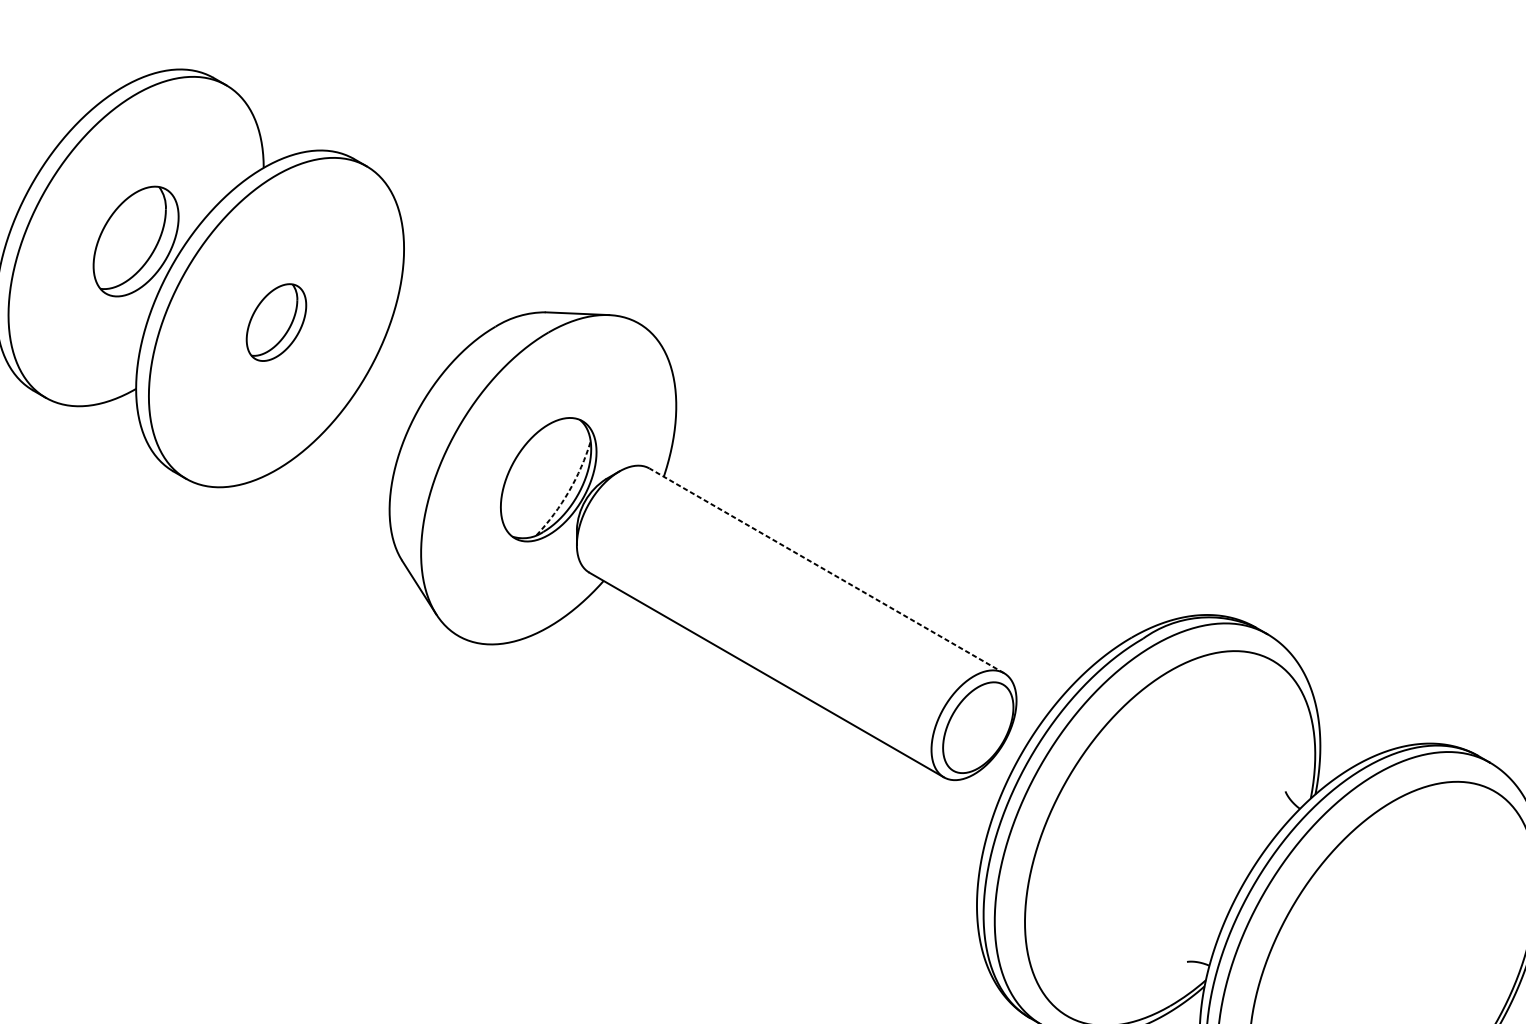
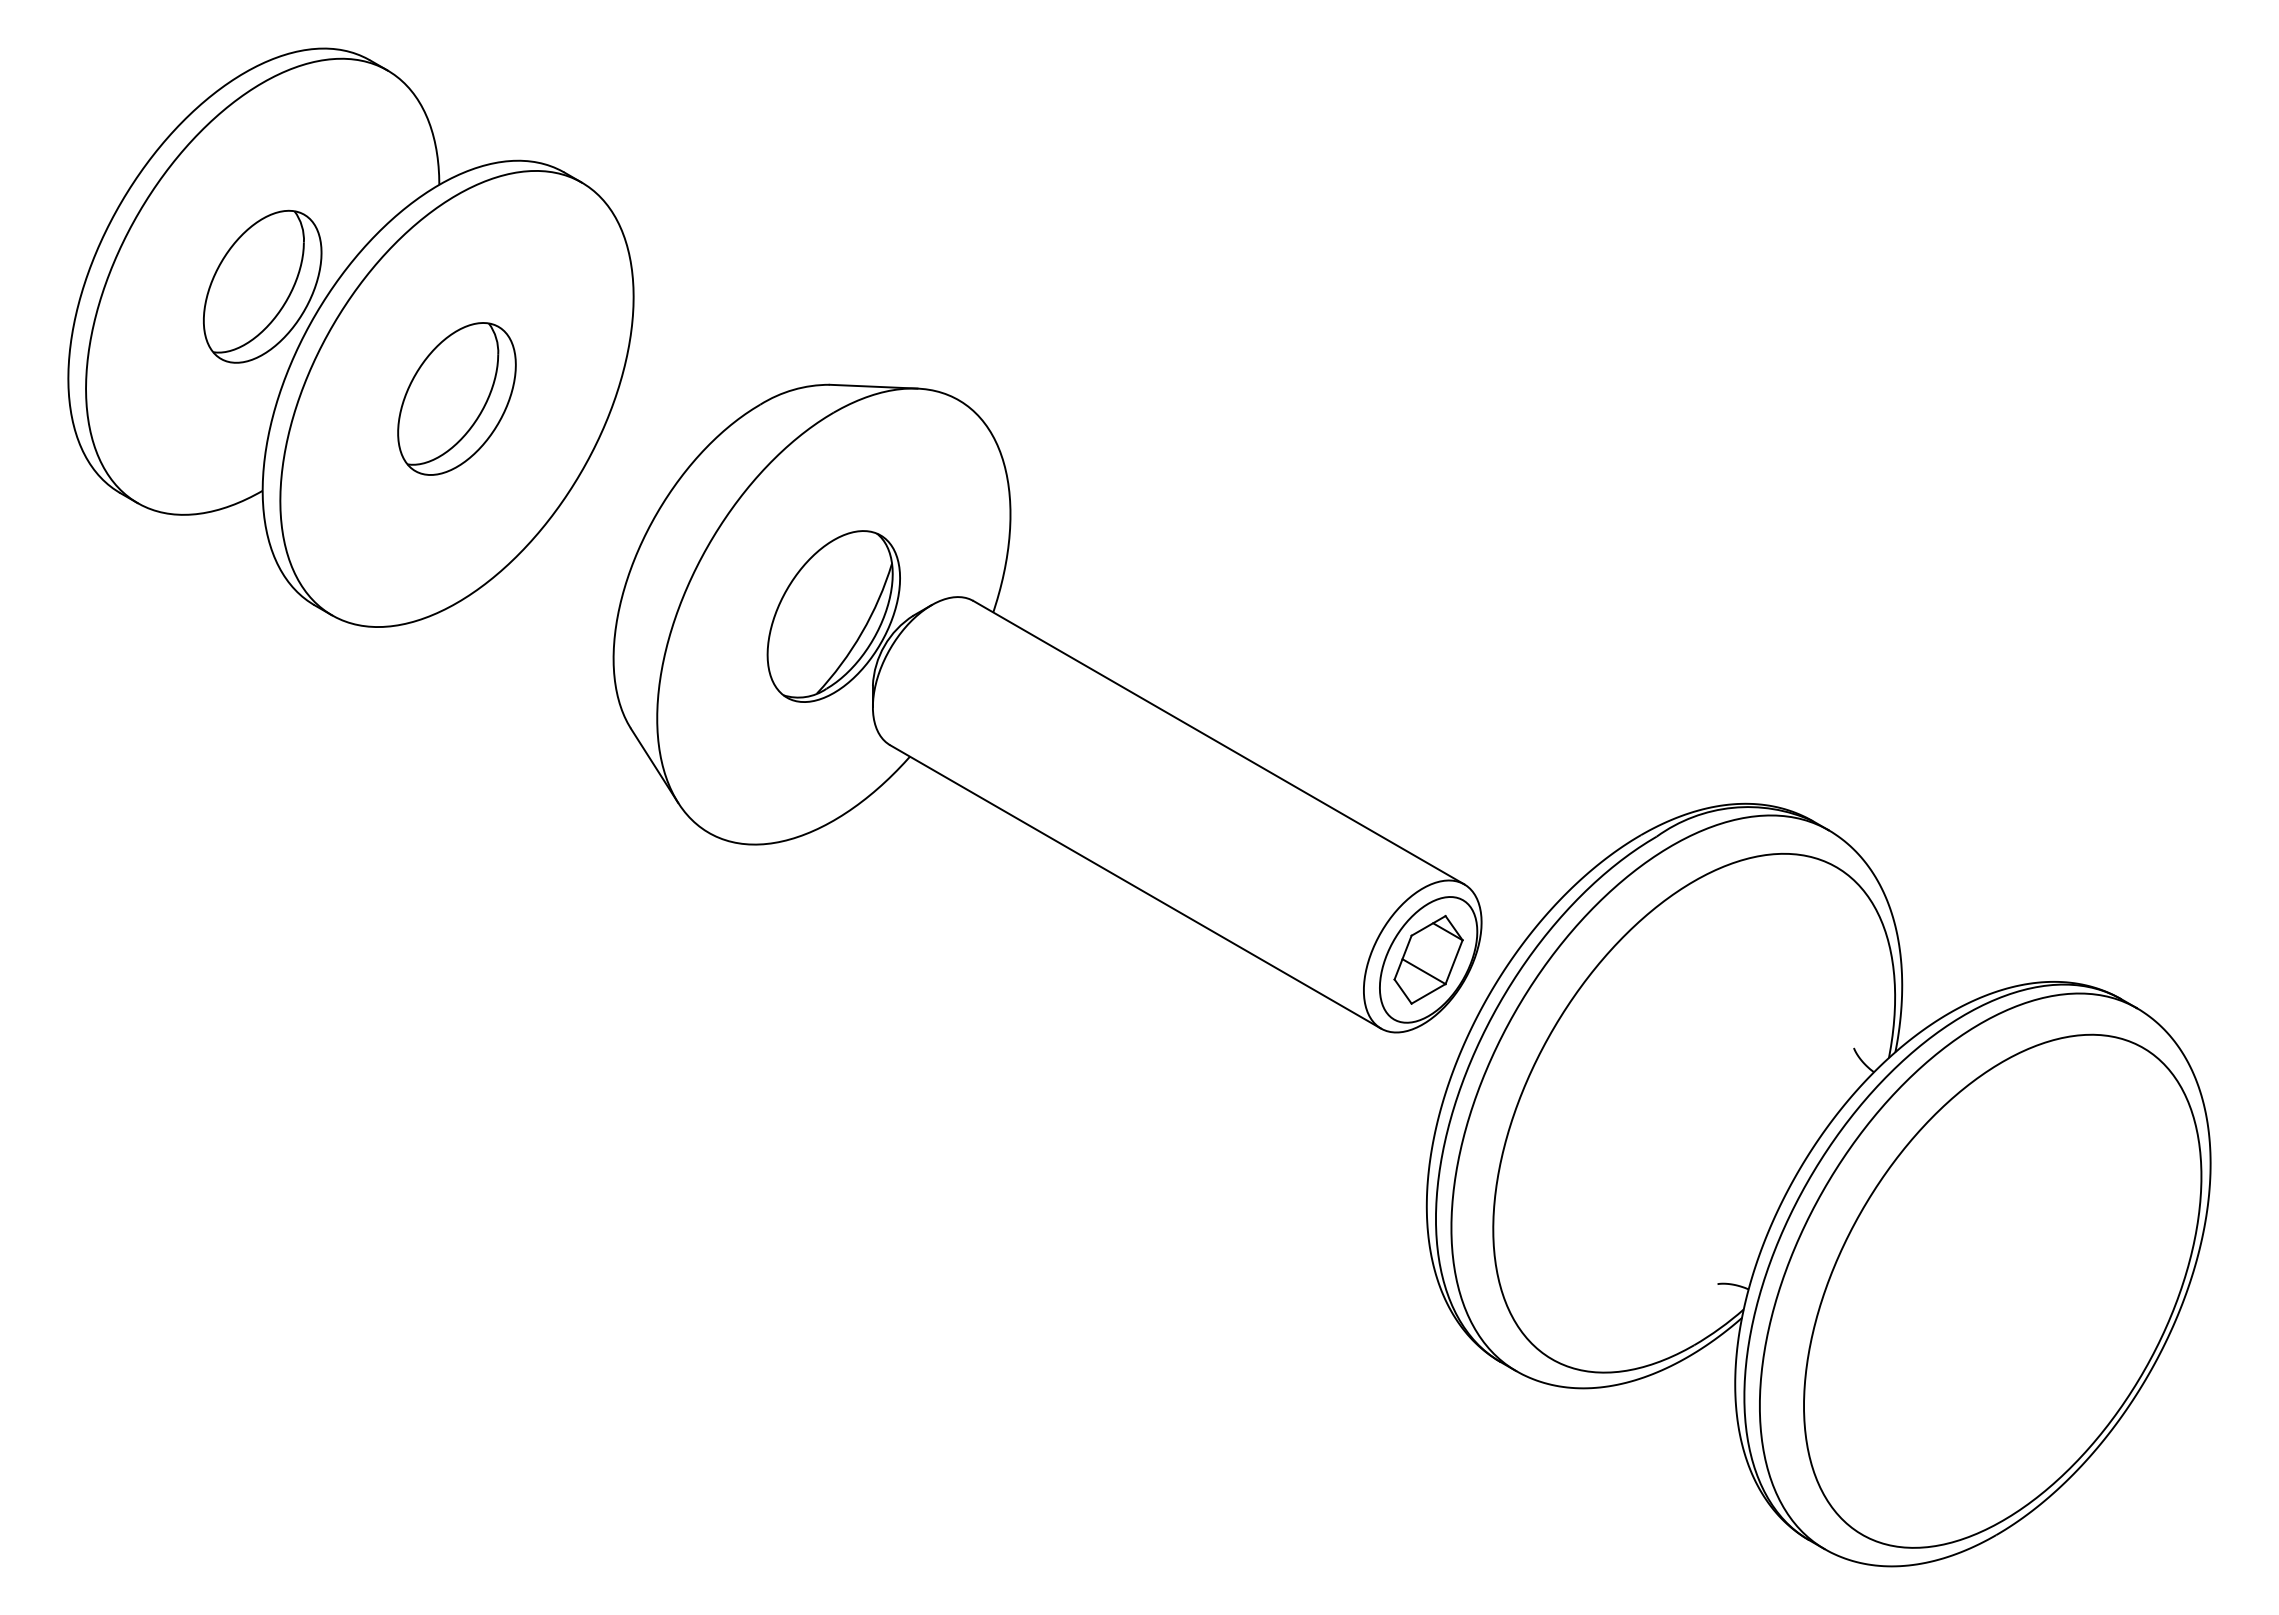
part: (276, 322) -> (456, 398), size x1.43
arc: (568, 491) -> (861, 632), dashed -> solid
line: (826, 570) -> (1218, 742), dashed -> solid
part: (978, 727) -> (1428, 959), added

